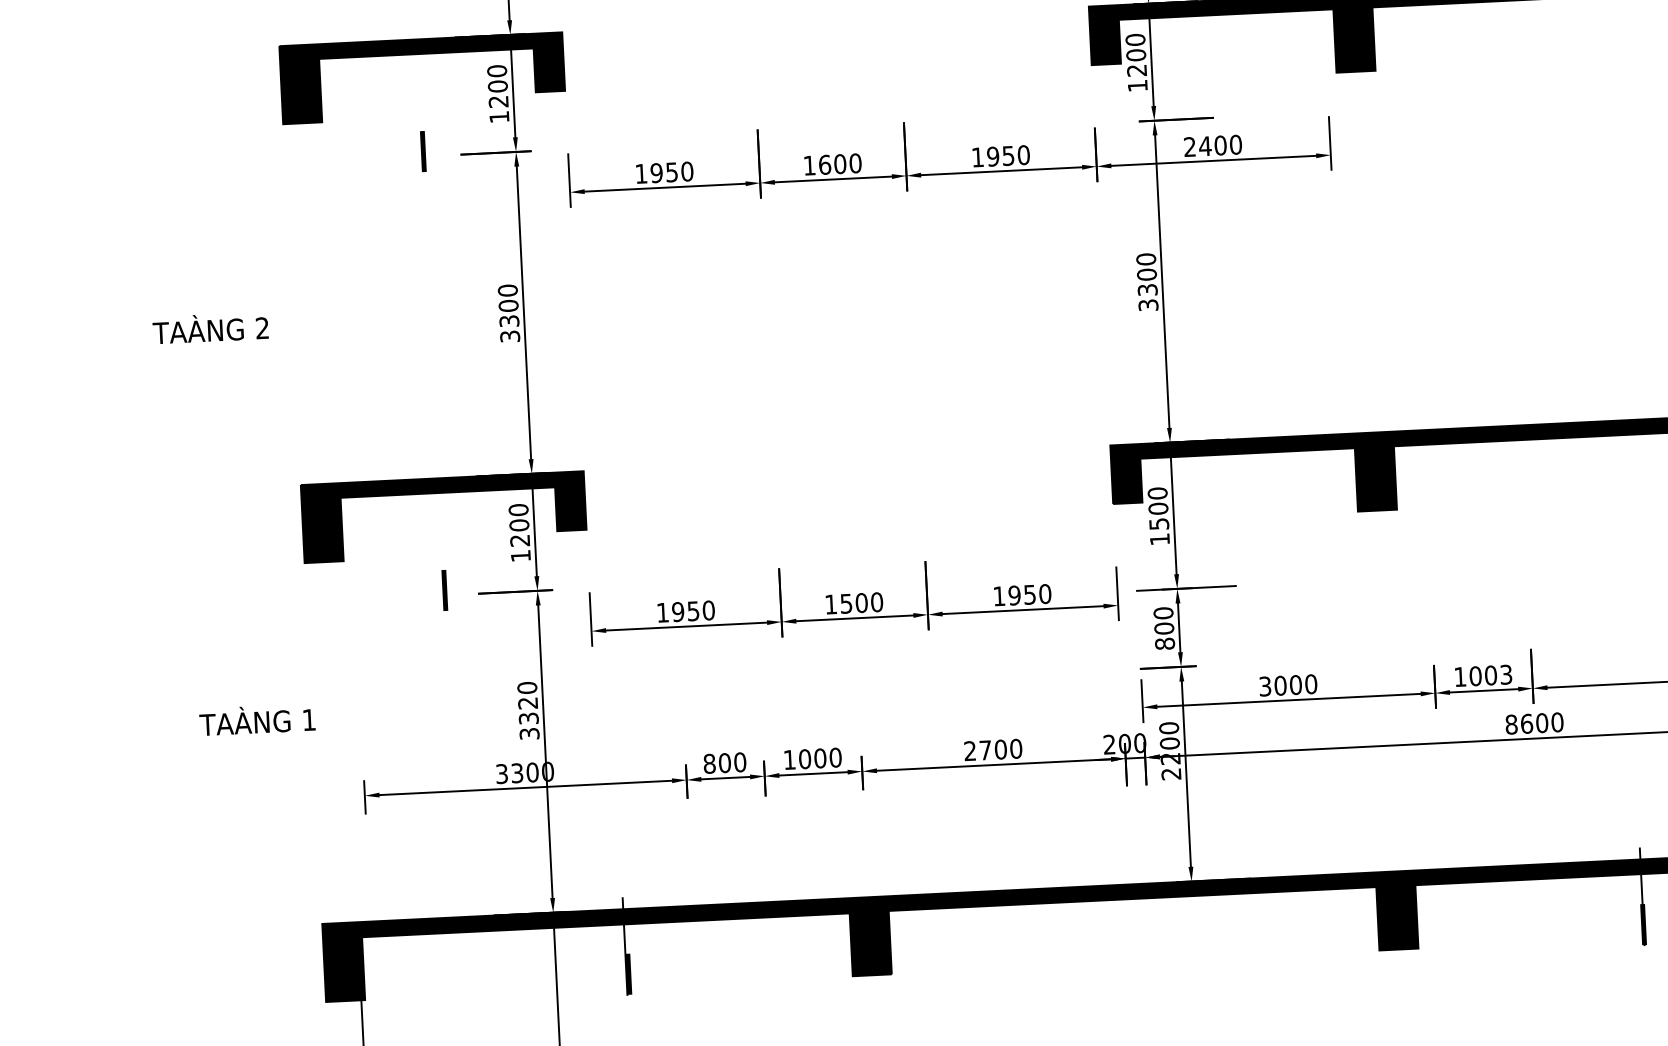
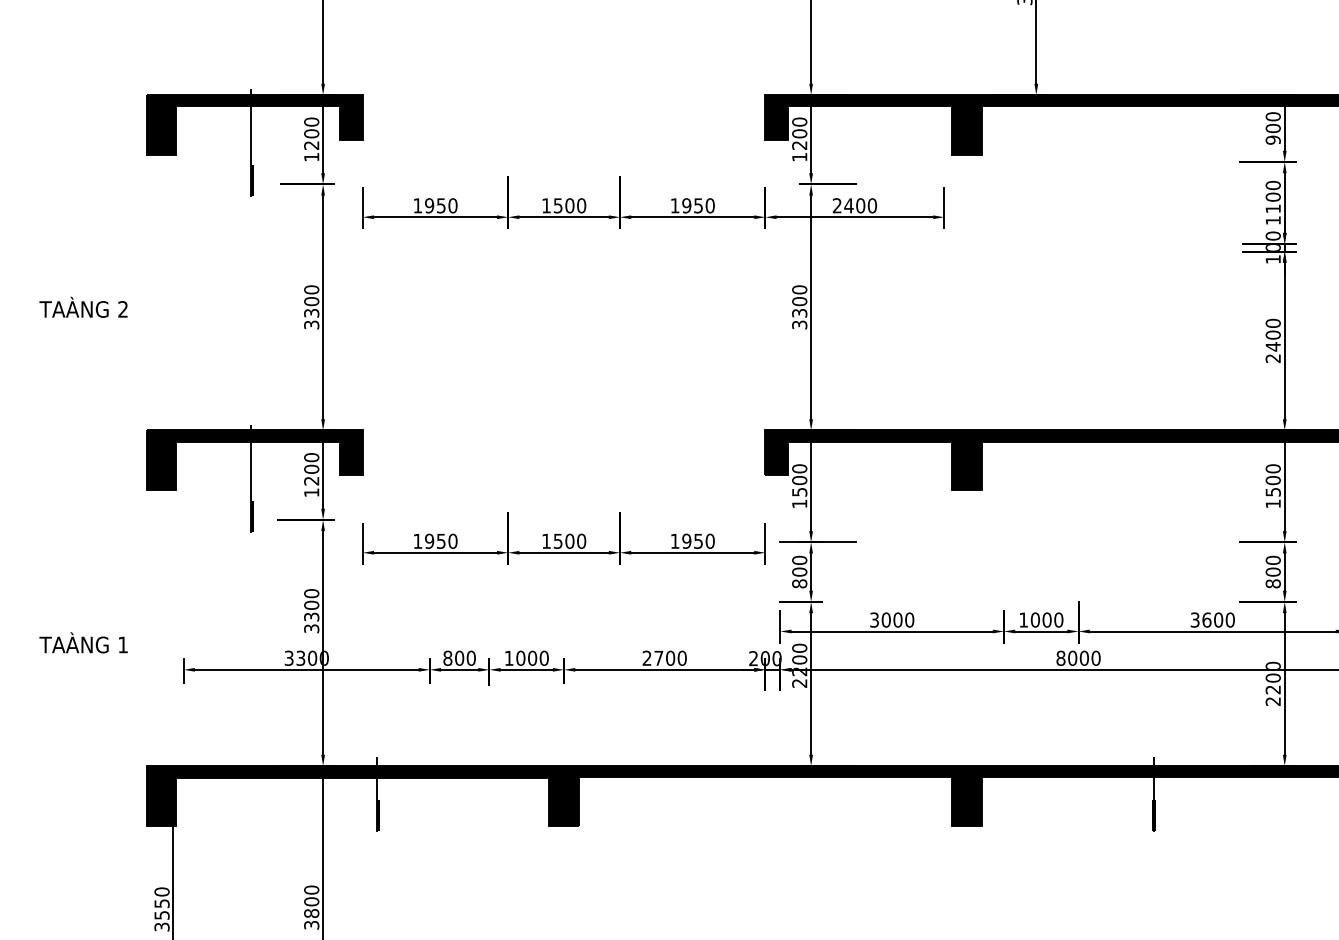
line: (418, 103) -> (250, 143), added
text: (824, 164) -> (557, 205), 1600 -> 1500
line: (439, 541) -> (250, 478), added
text: (1505, 674) -> (1058, 619), 1003 -> 1000
text: (527, 702) -> (311, 604), 3320 -> 3300
text: (257, 719) -> (83, 642), moved
text: (1526, 722) -> (1072, 657), 8600 -> 8000

